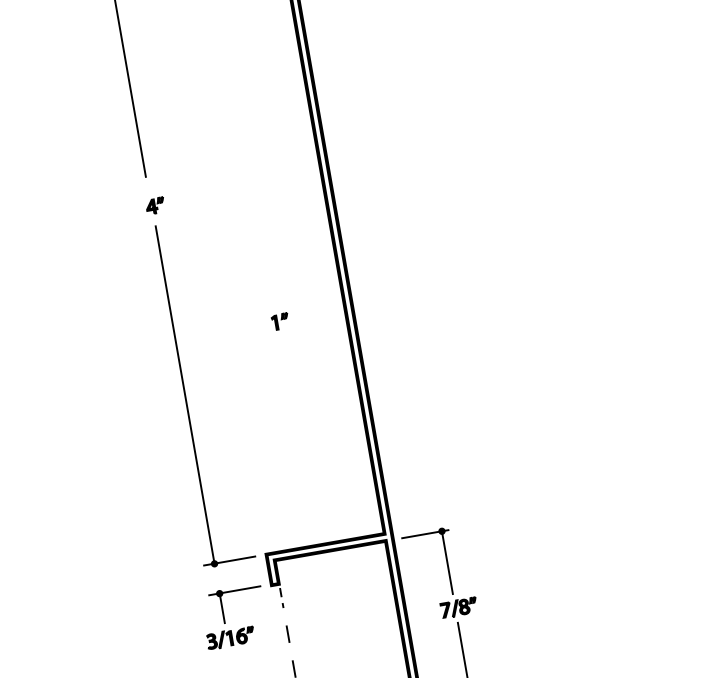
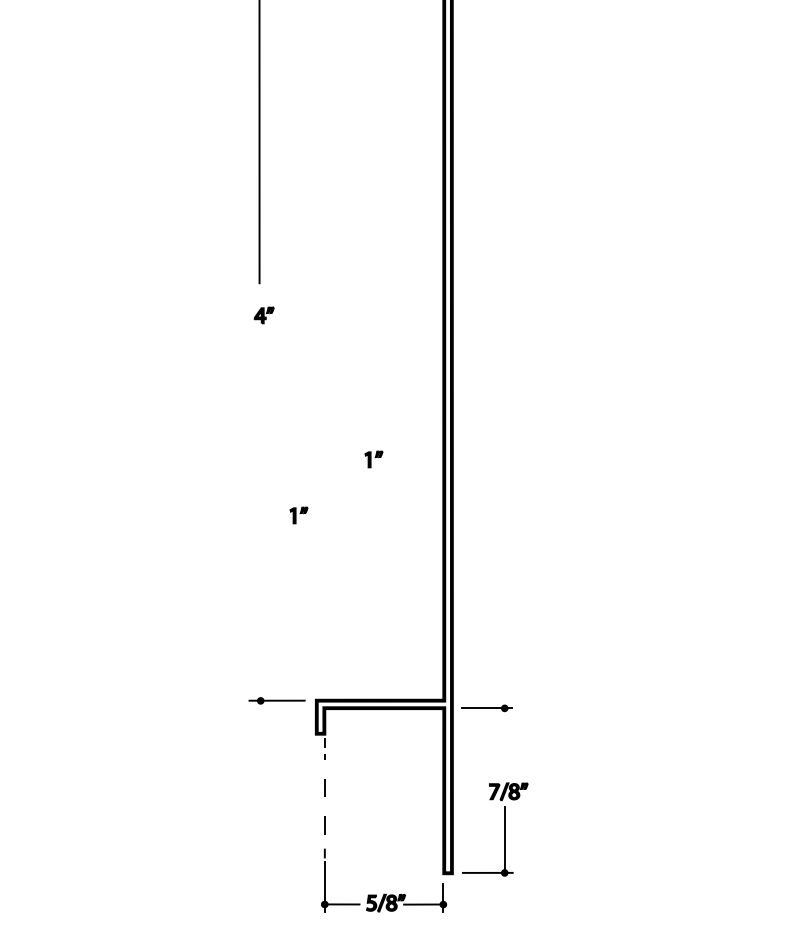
part: (219, 385) -> (298, 515), added
line: (184, 393) -> (260, 517), removed
line: (447, 562) -> (504, 742), removed
part: (224, 618) -> (261, 760), removed

